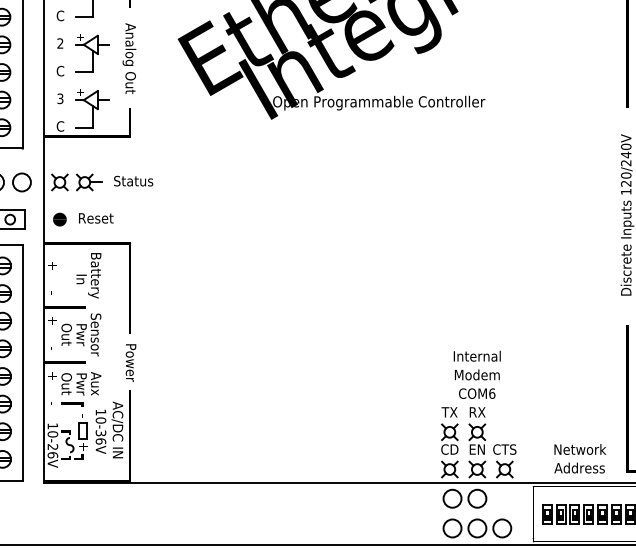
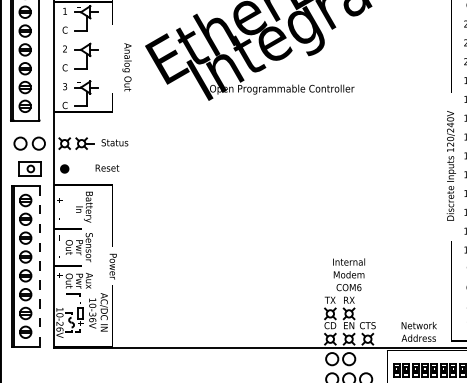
text: (128, 58) -> (126, 67), moved
text: (96, 217) -> (107, 167), moved
line: (22, 362) -> (39, 266), solid -> dashed

